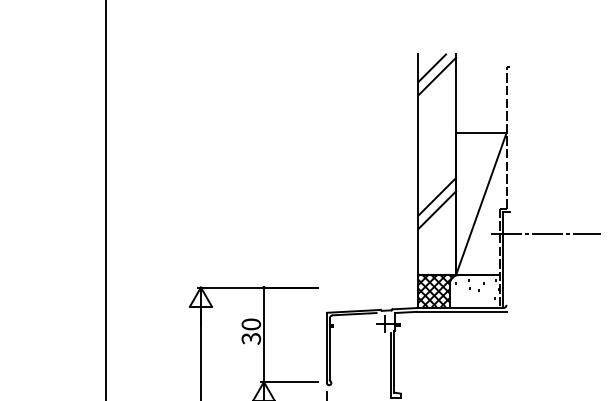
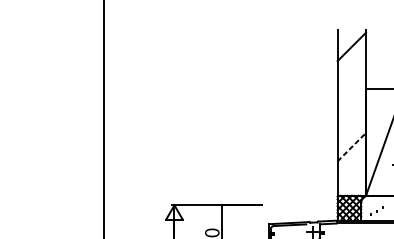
line: (432, 68) -> (348, 40), removed
line: (437, 196) -> (352, 136), removed
line: (437, 210) -> (352, 147), solid -> dashed

